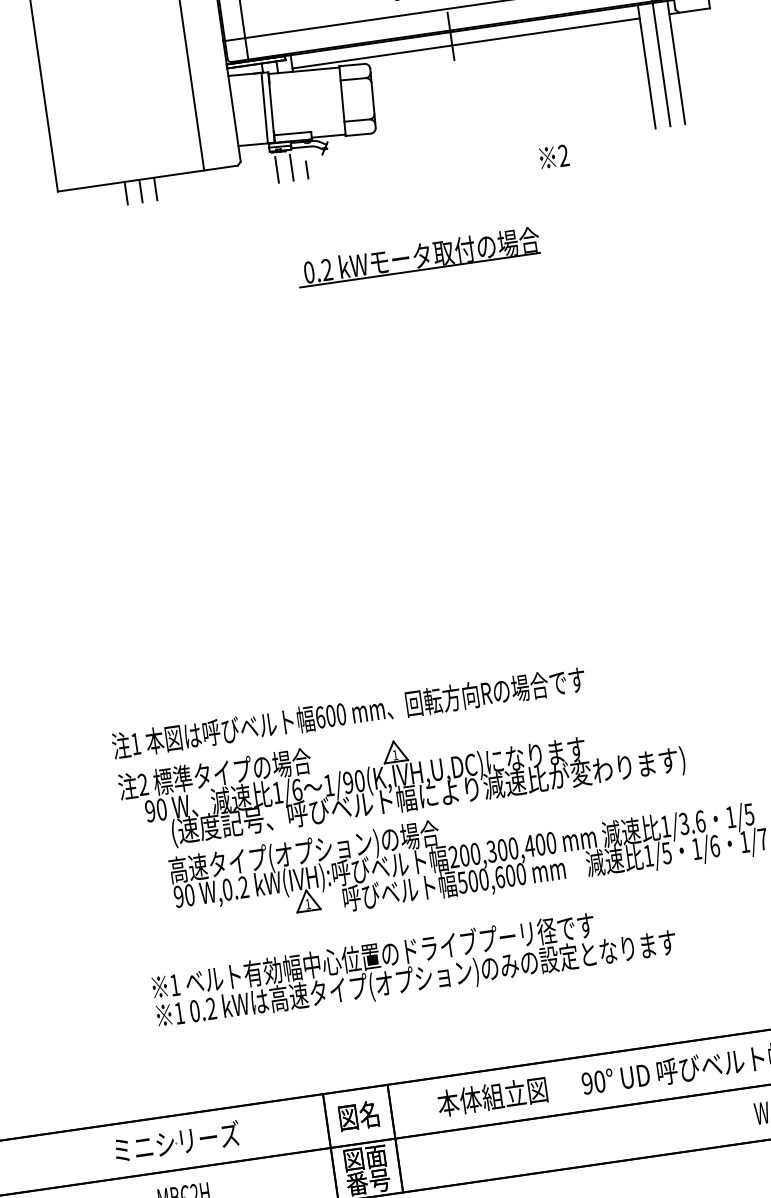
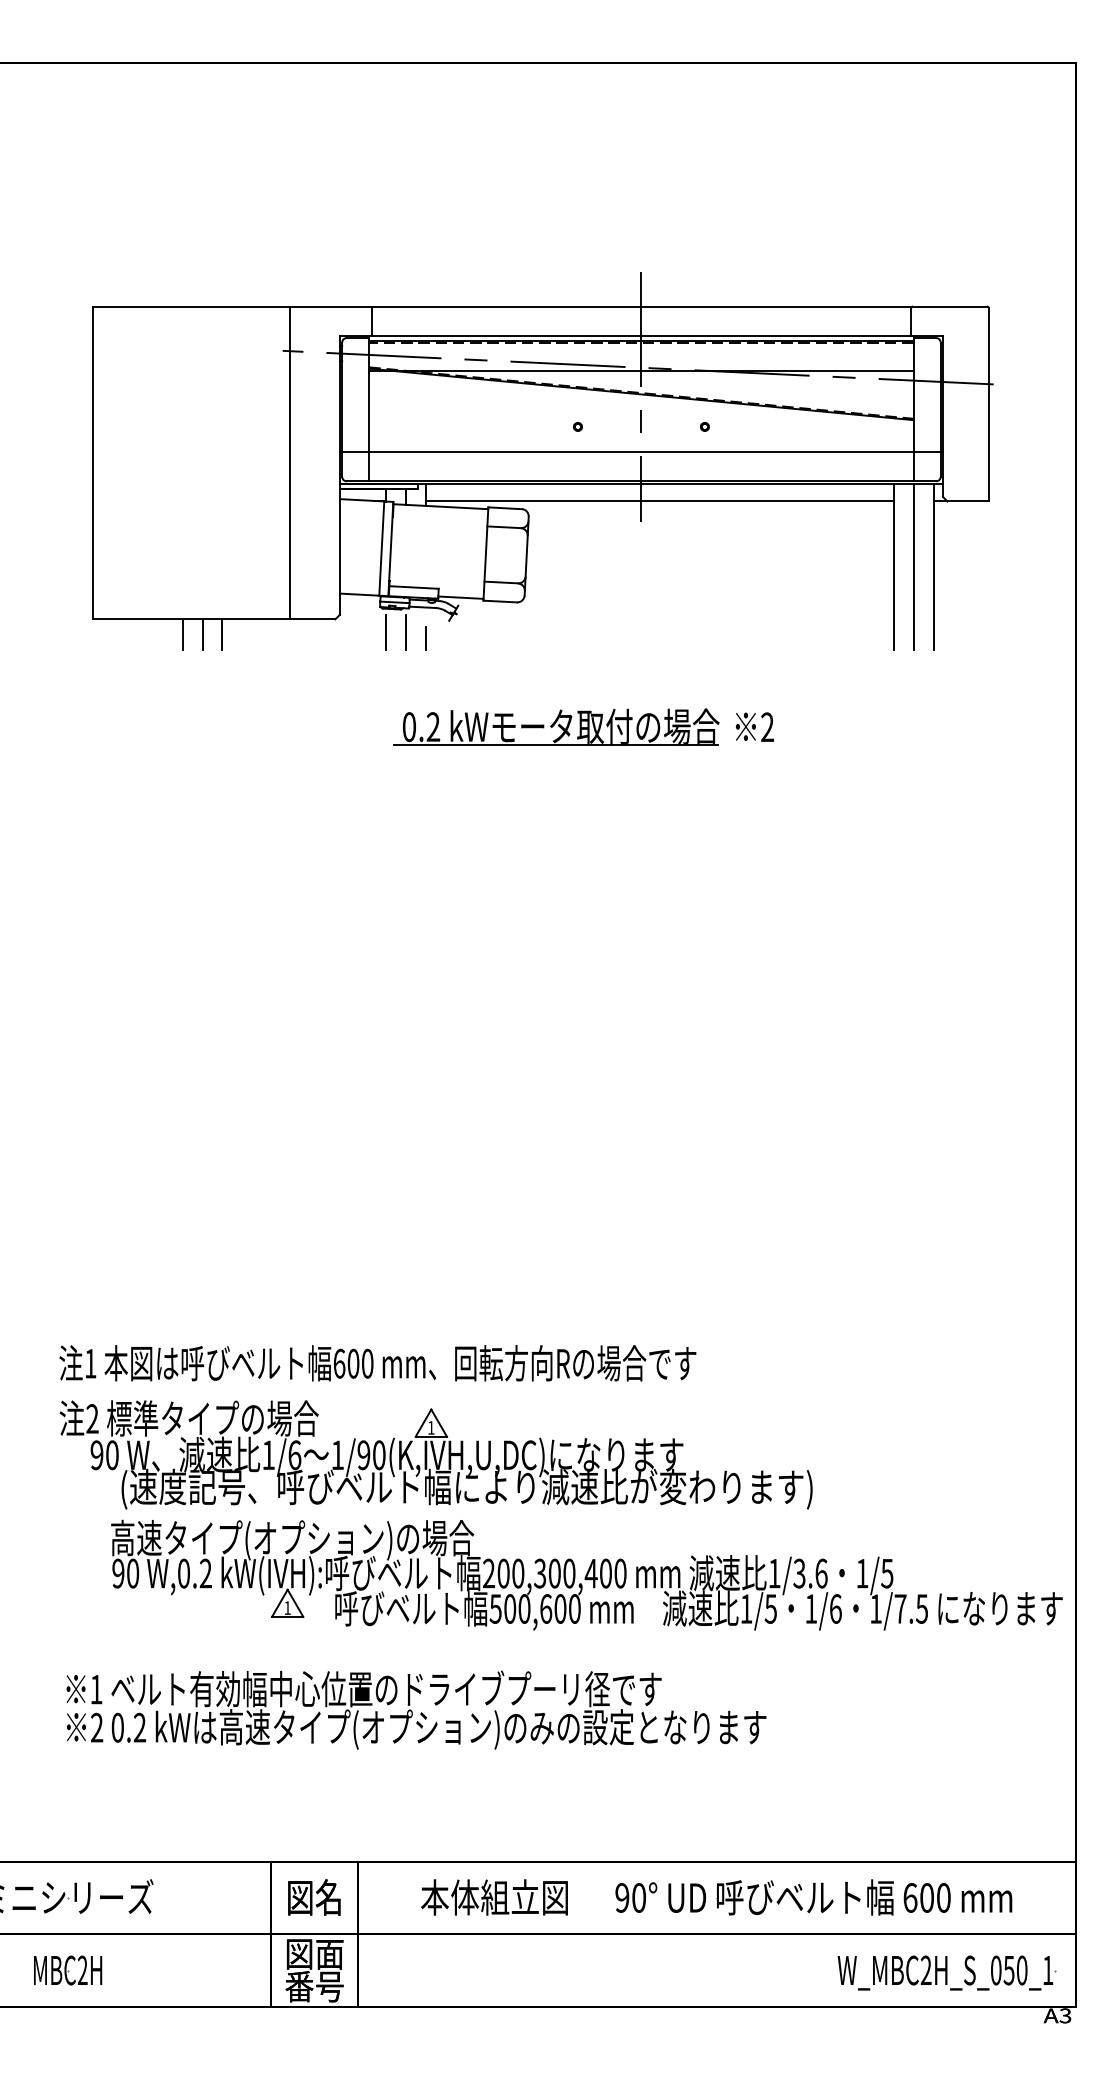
text: (553, 156) -> (754, 726), moved
part: (418, 256) -> (556, 726), moved
text: (179, 1013) -> (97, 1727), 1 -> 2

